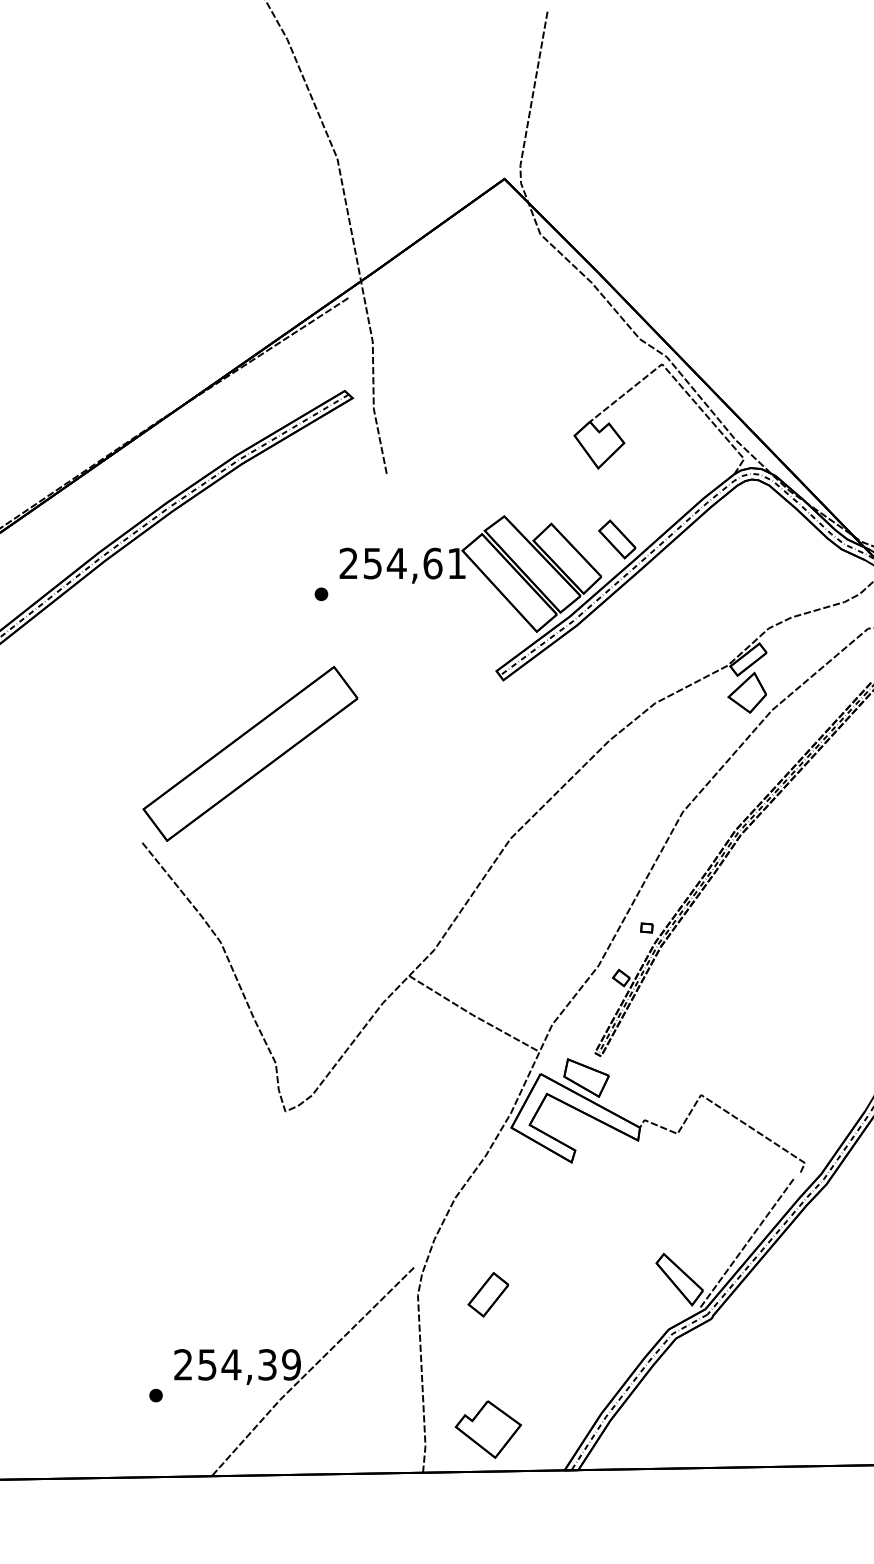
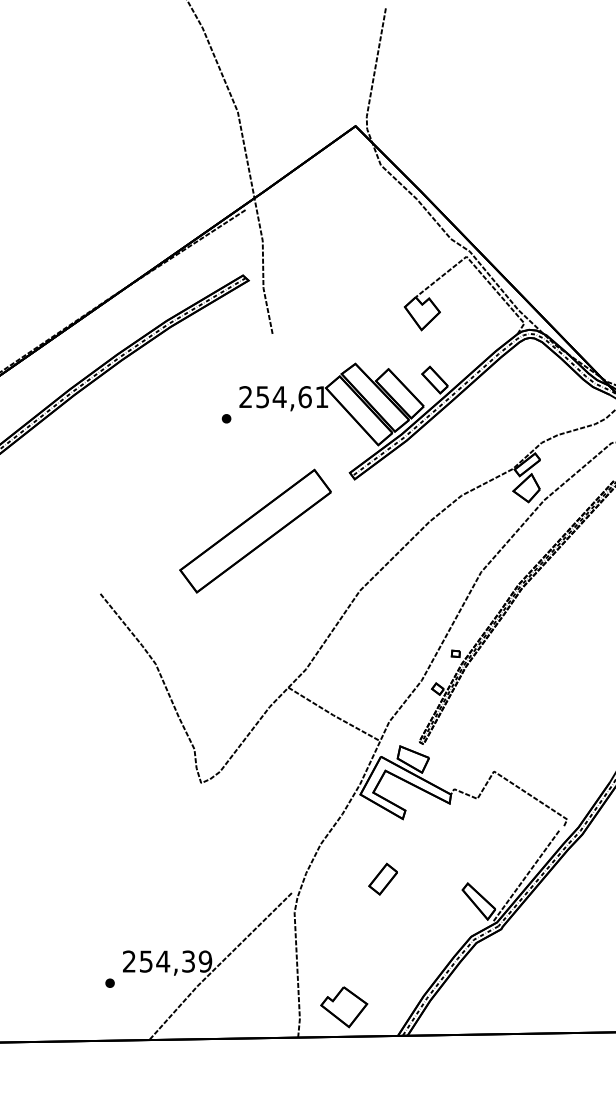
part: (250, 752) -> (255, 530), moved
part: (487, 1293) -> (382, 878), moved

